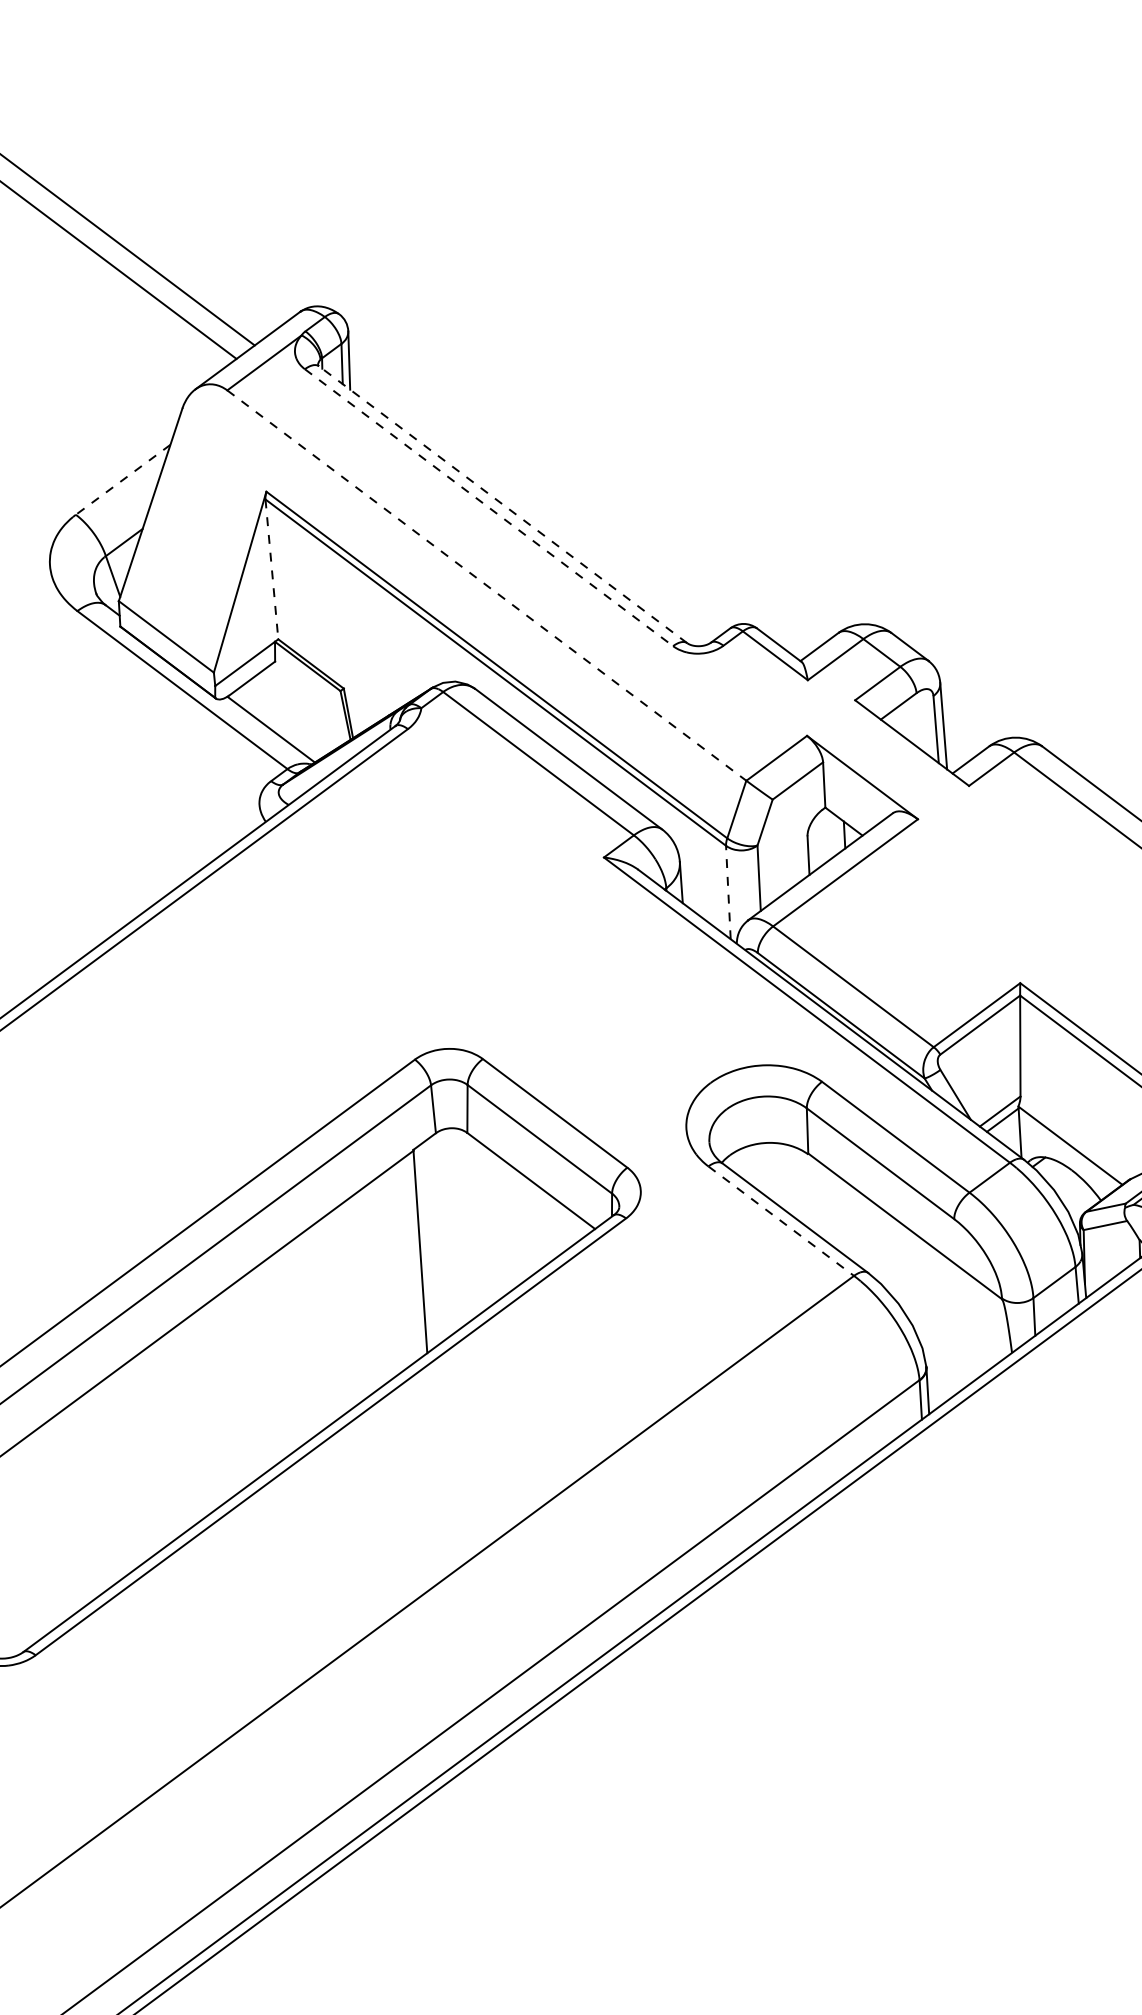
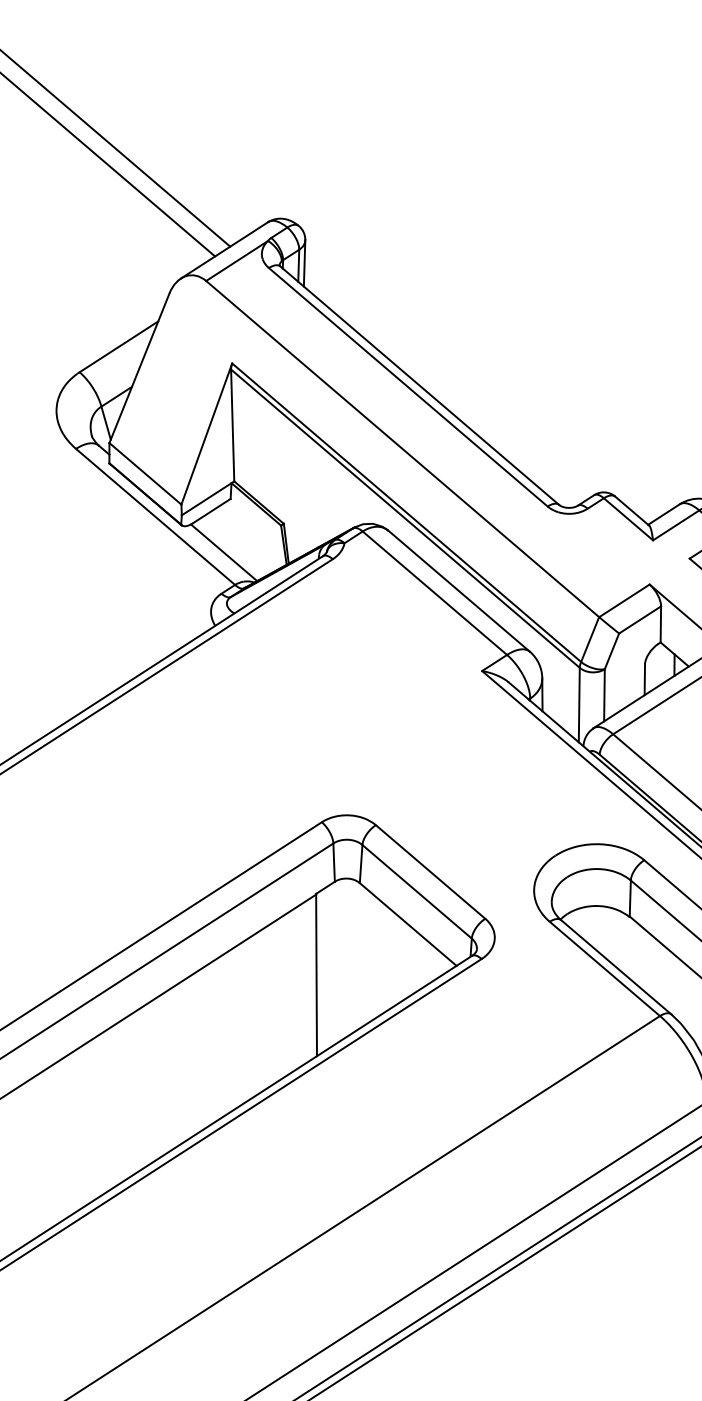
line: (123, 479) -> (119, 346), dashed -> solid
line: (502, 504) -> (419, 385), dashed -> solid
line: (489, 507) -> (408, 387), dashed -> solid
line: (271, 569) -> (232, 425), dashed -> solid
line: (486, 585) -> (402, 449), dashed -> solid
line: (728, 892) -> (579, 705), dashed -> solid
line: (781, 1221) -> (605, 969), dashed -> solid

